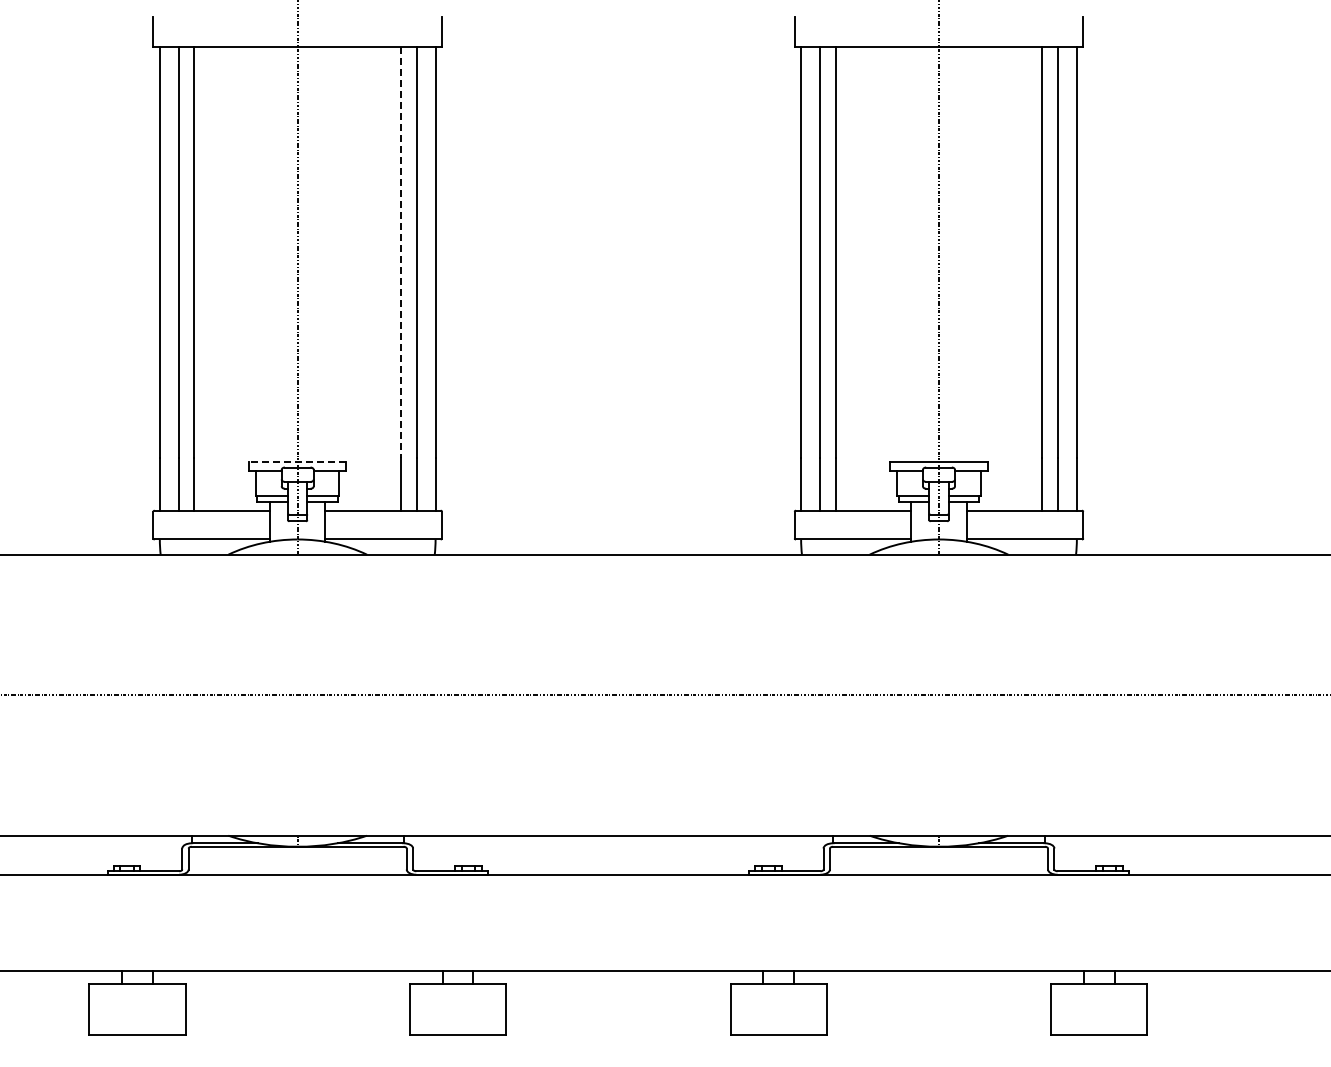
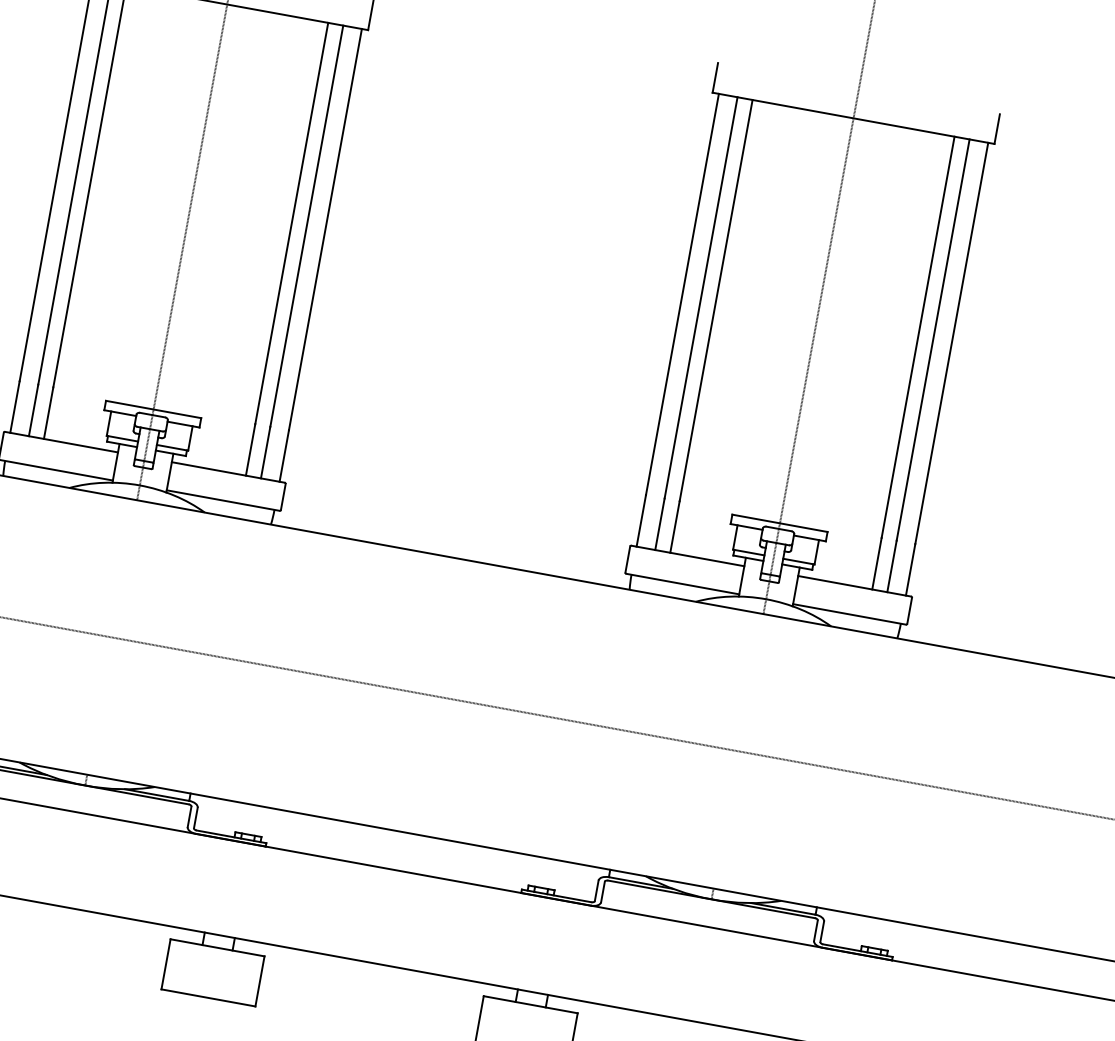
line: (401, 253) -> (291, 224), dashed -> solid
line: (297, 461) -> (153, 409), dashed -> solid

